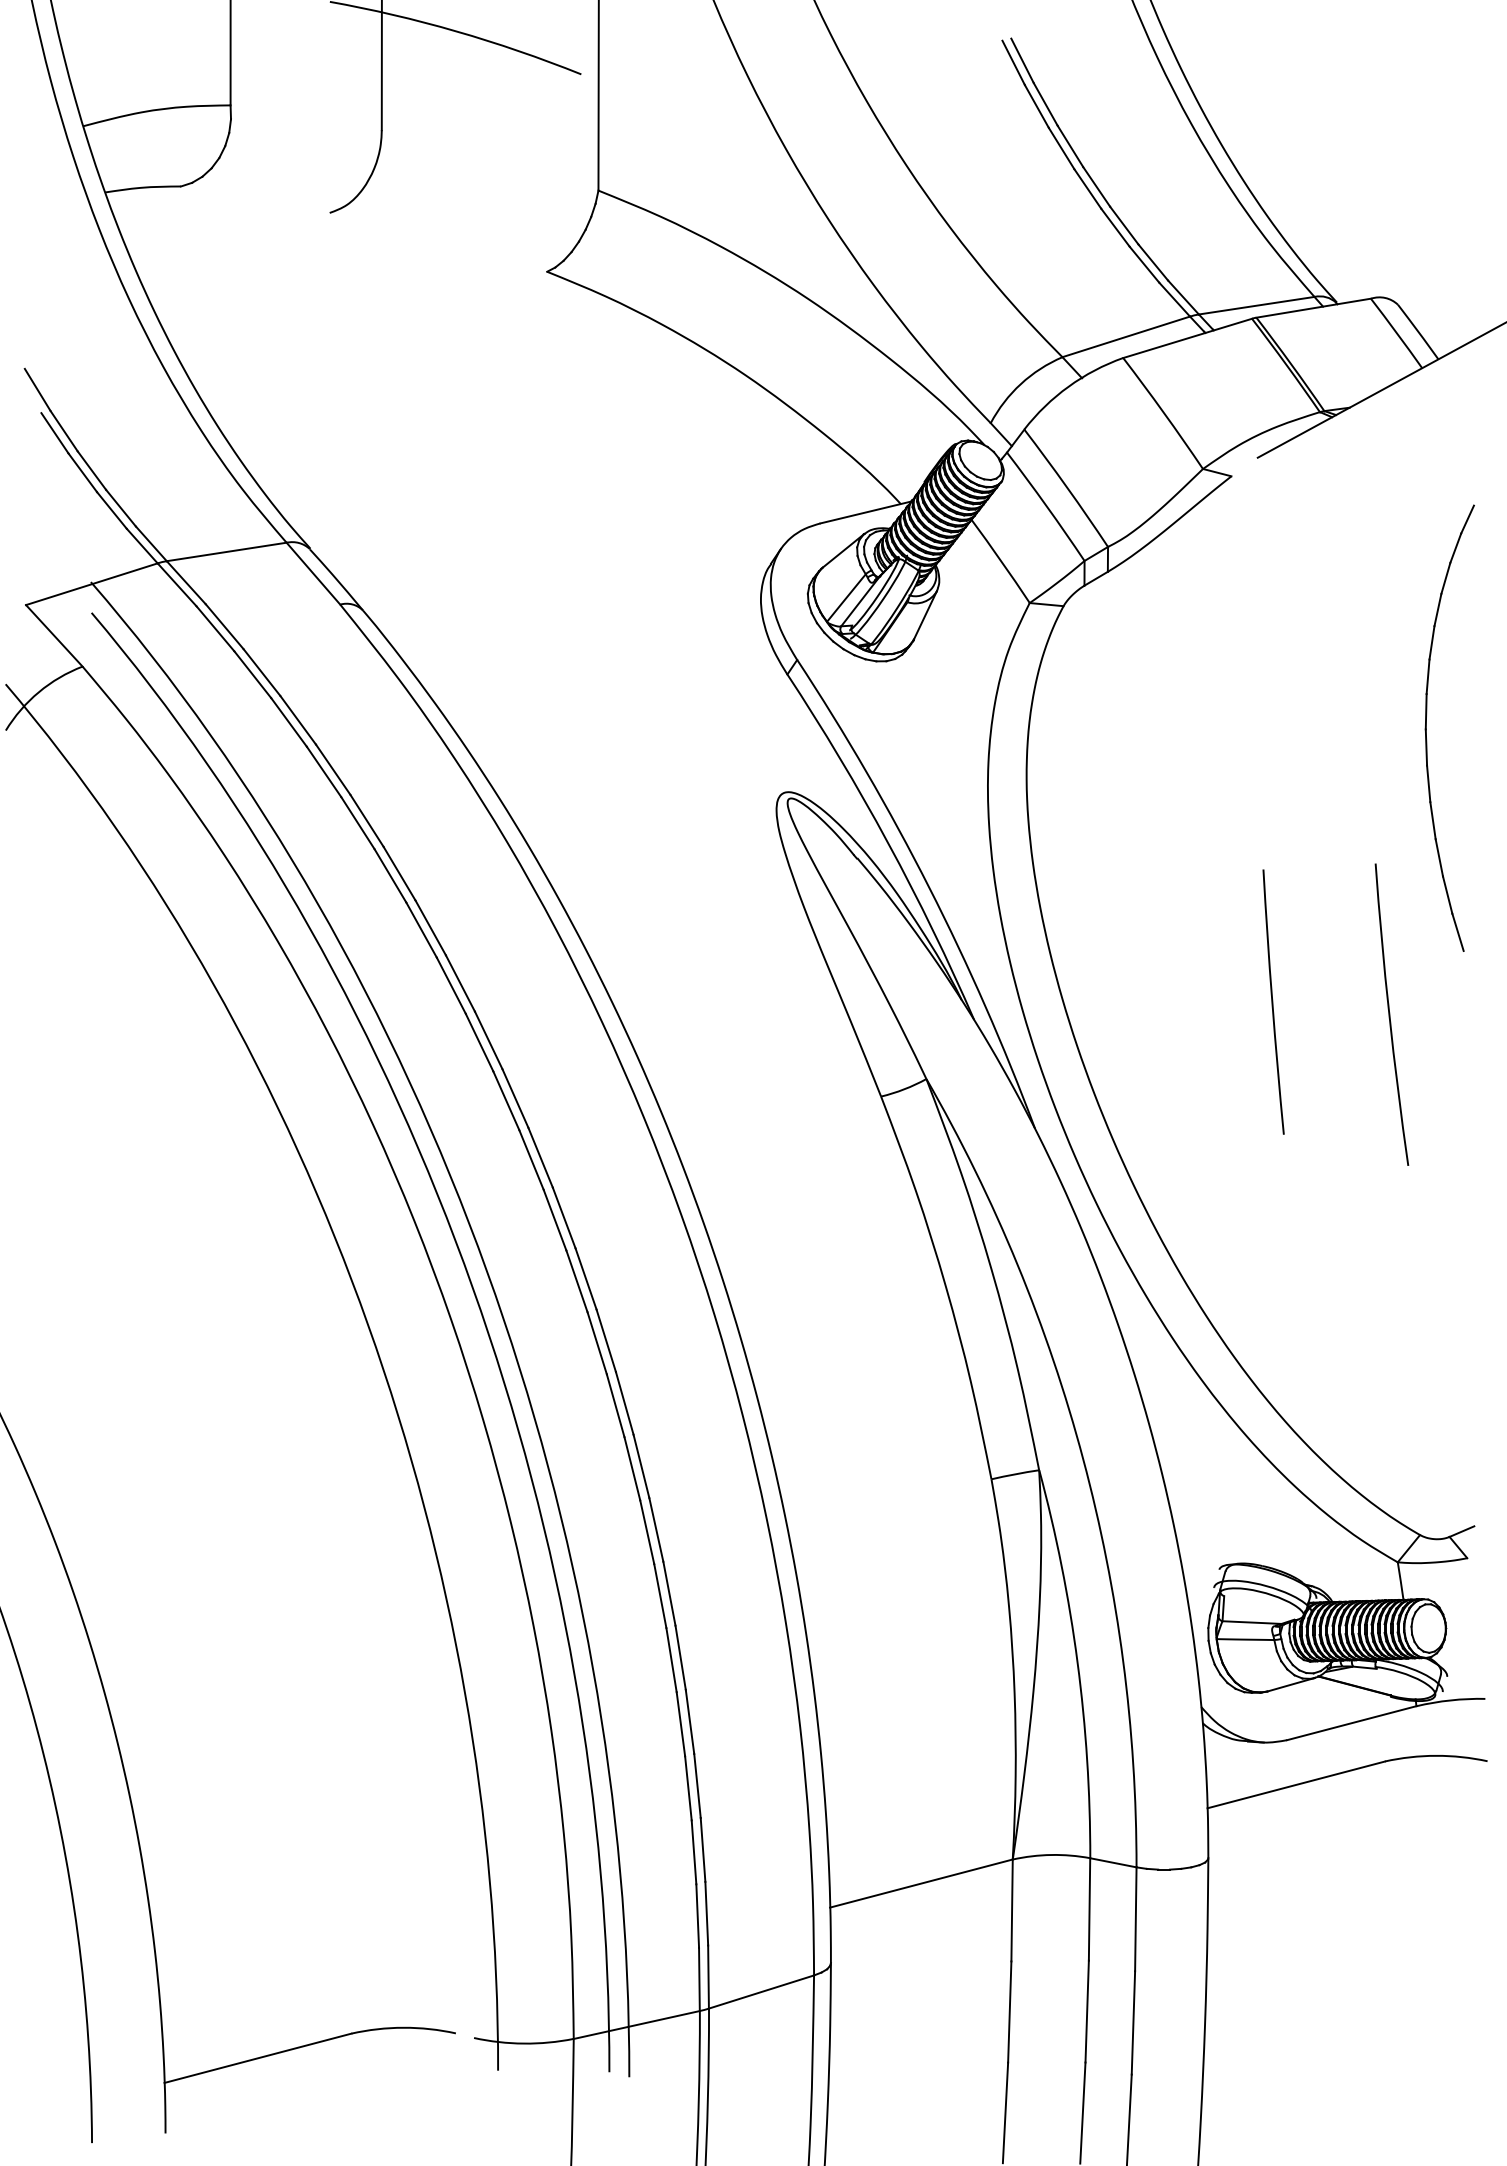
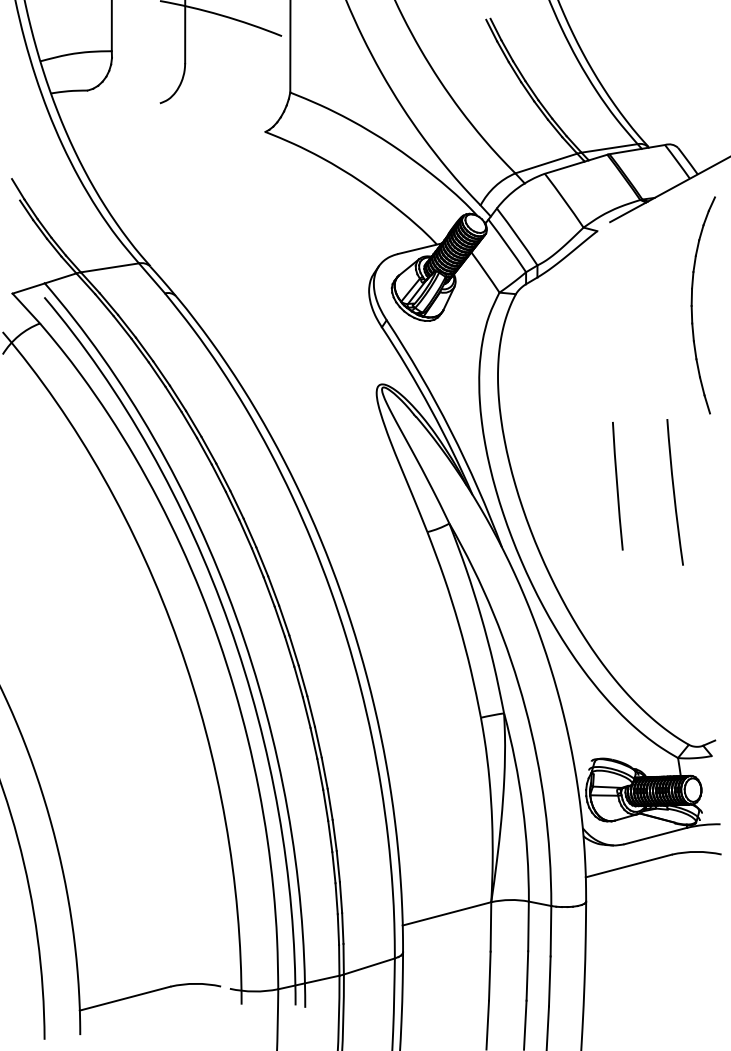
part: (1427, 728) -> (692, 305), moved

